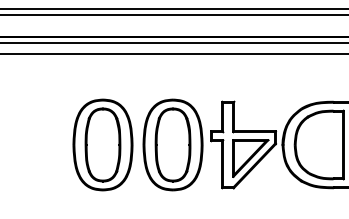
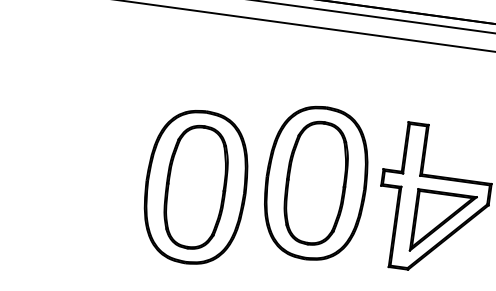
part: (102, 144) -> (195, 186), moved

